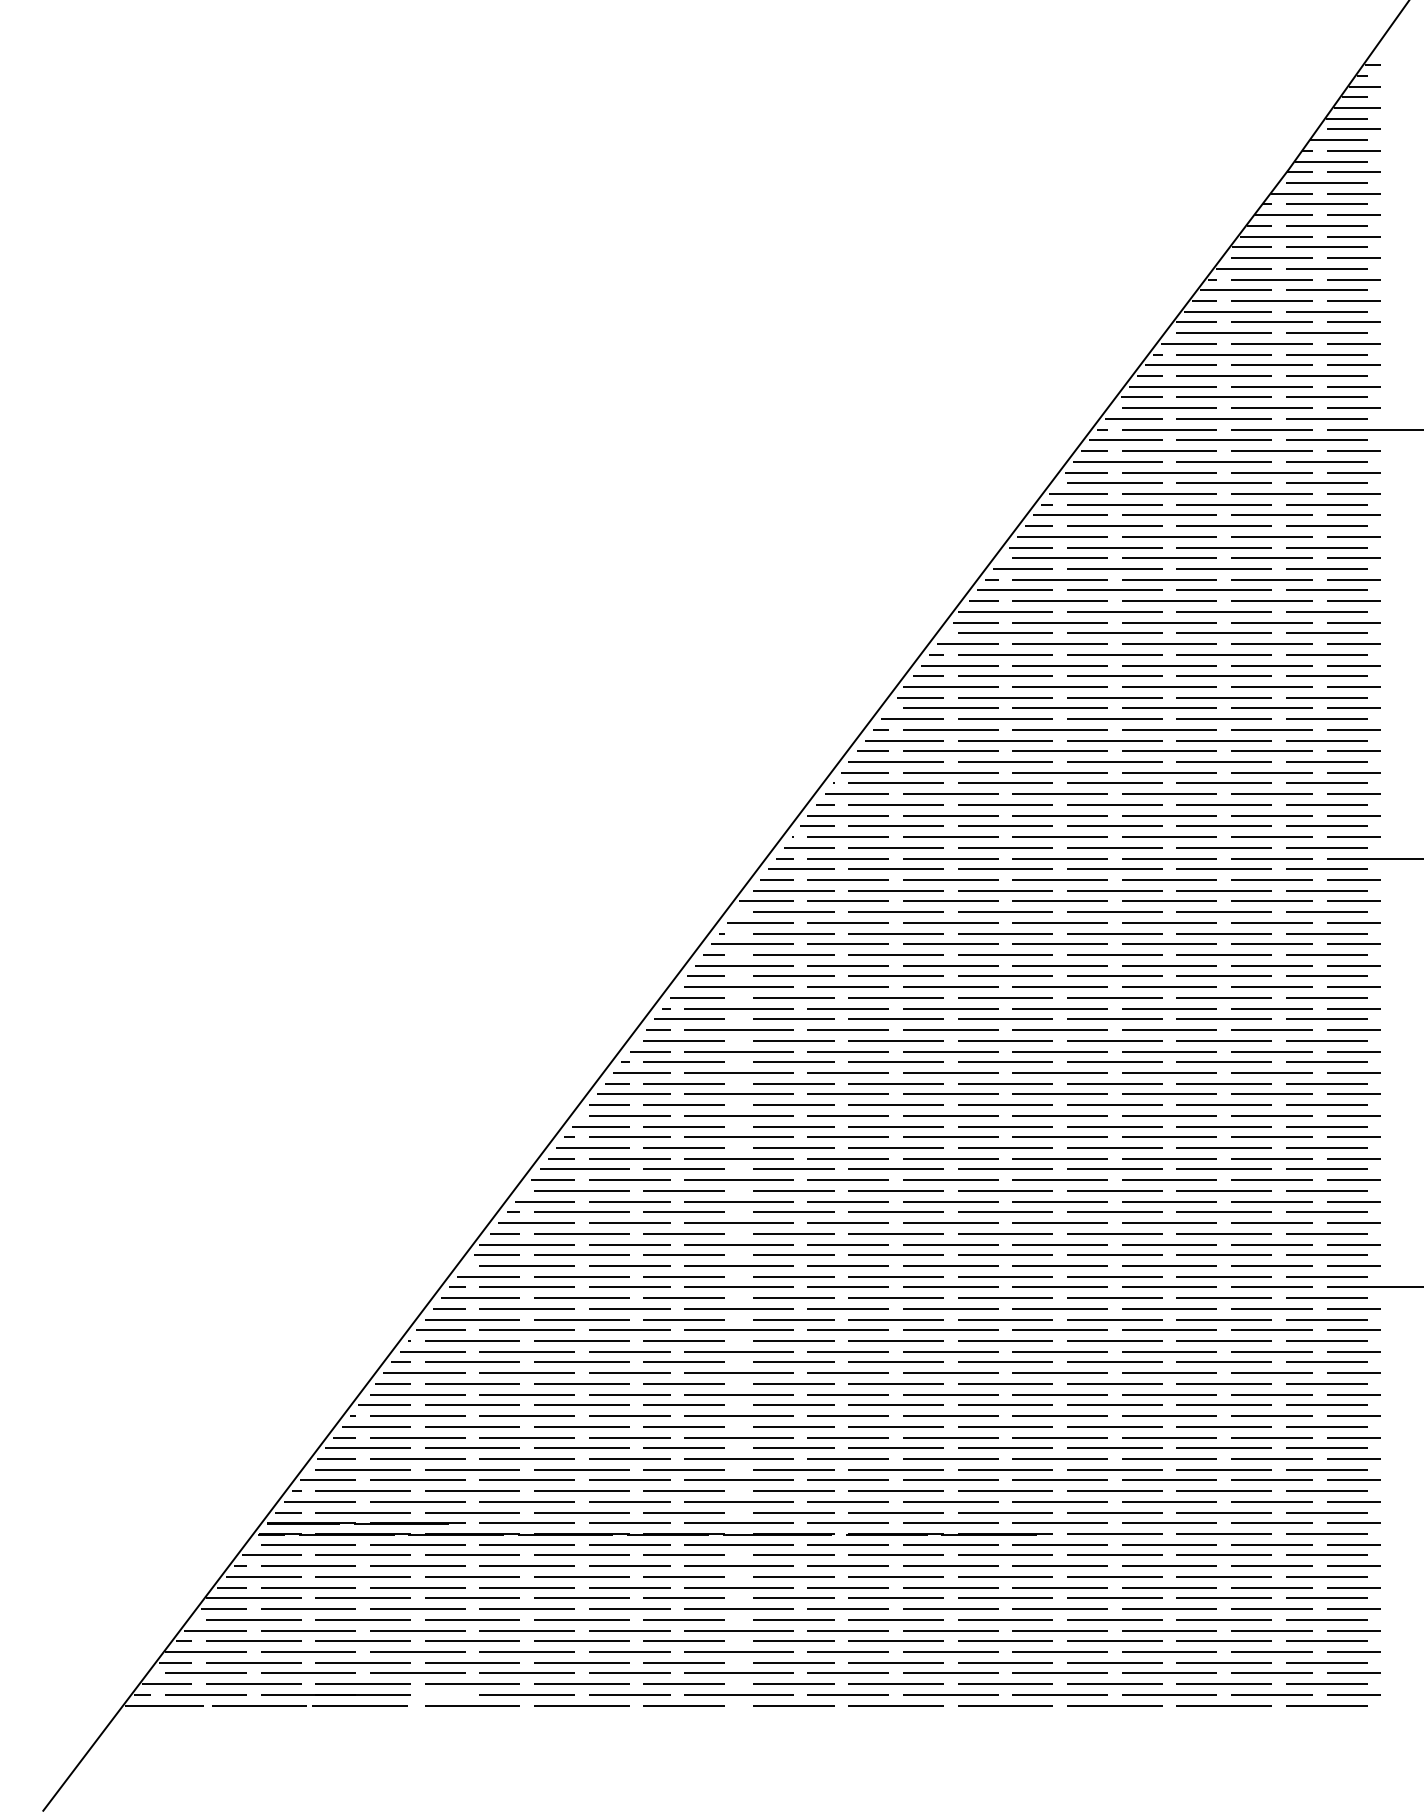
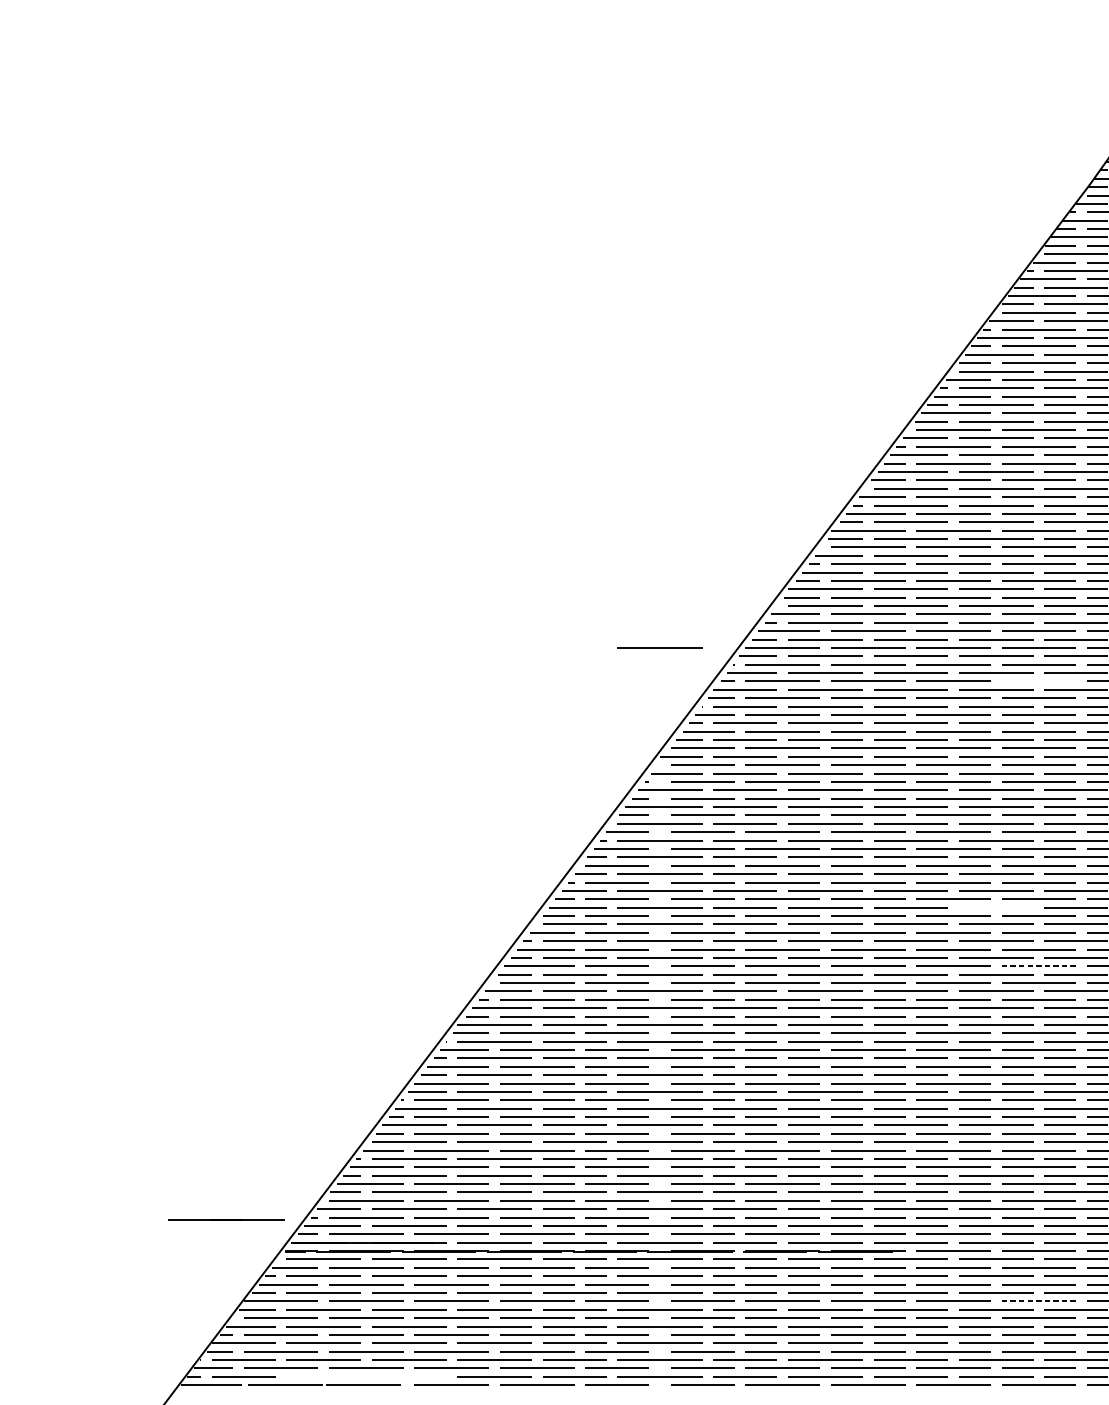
line: (738, 761) -> (659, 647), added
line: (1223, 804) -> (1038, 681), removed
line: (1169, 1093) -> (996, 906), removed
line: (1224, 1169) -> (1039, 966), solid -> dashed
line: (1224, 1598) -> (1039, 1301), solid -> dashed
line: (335, 1694) -> (226, 1219), moved

